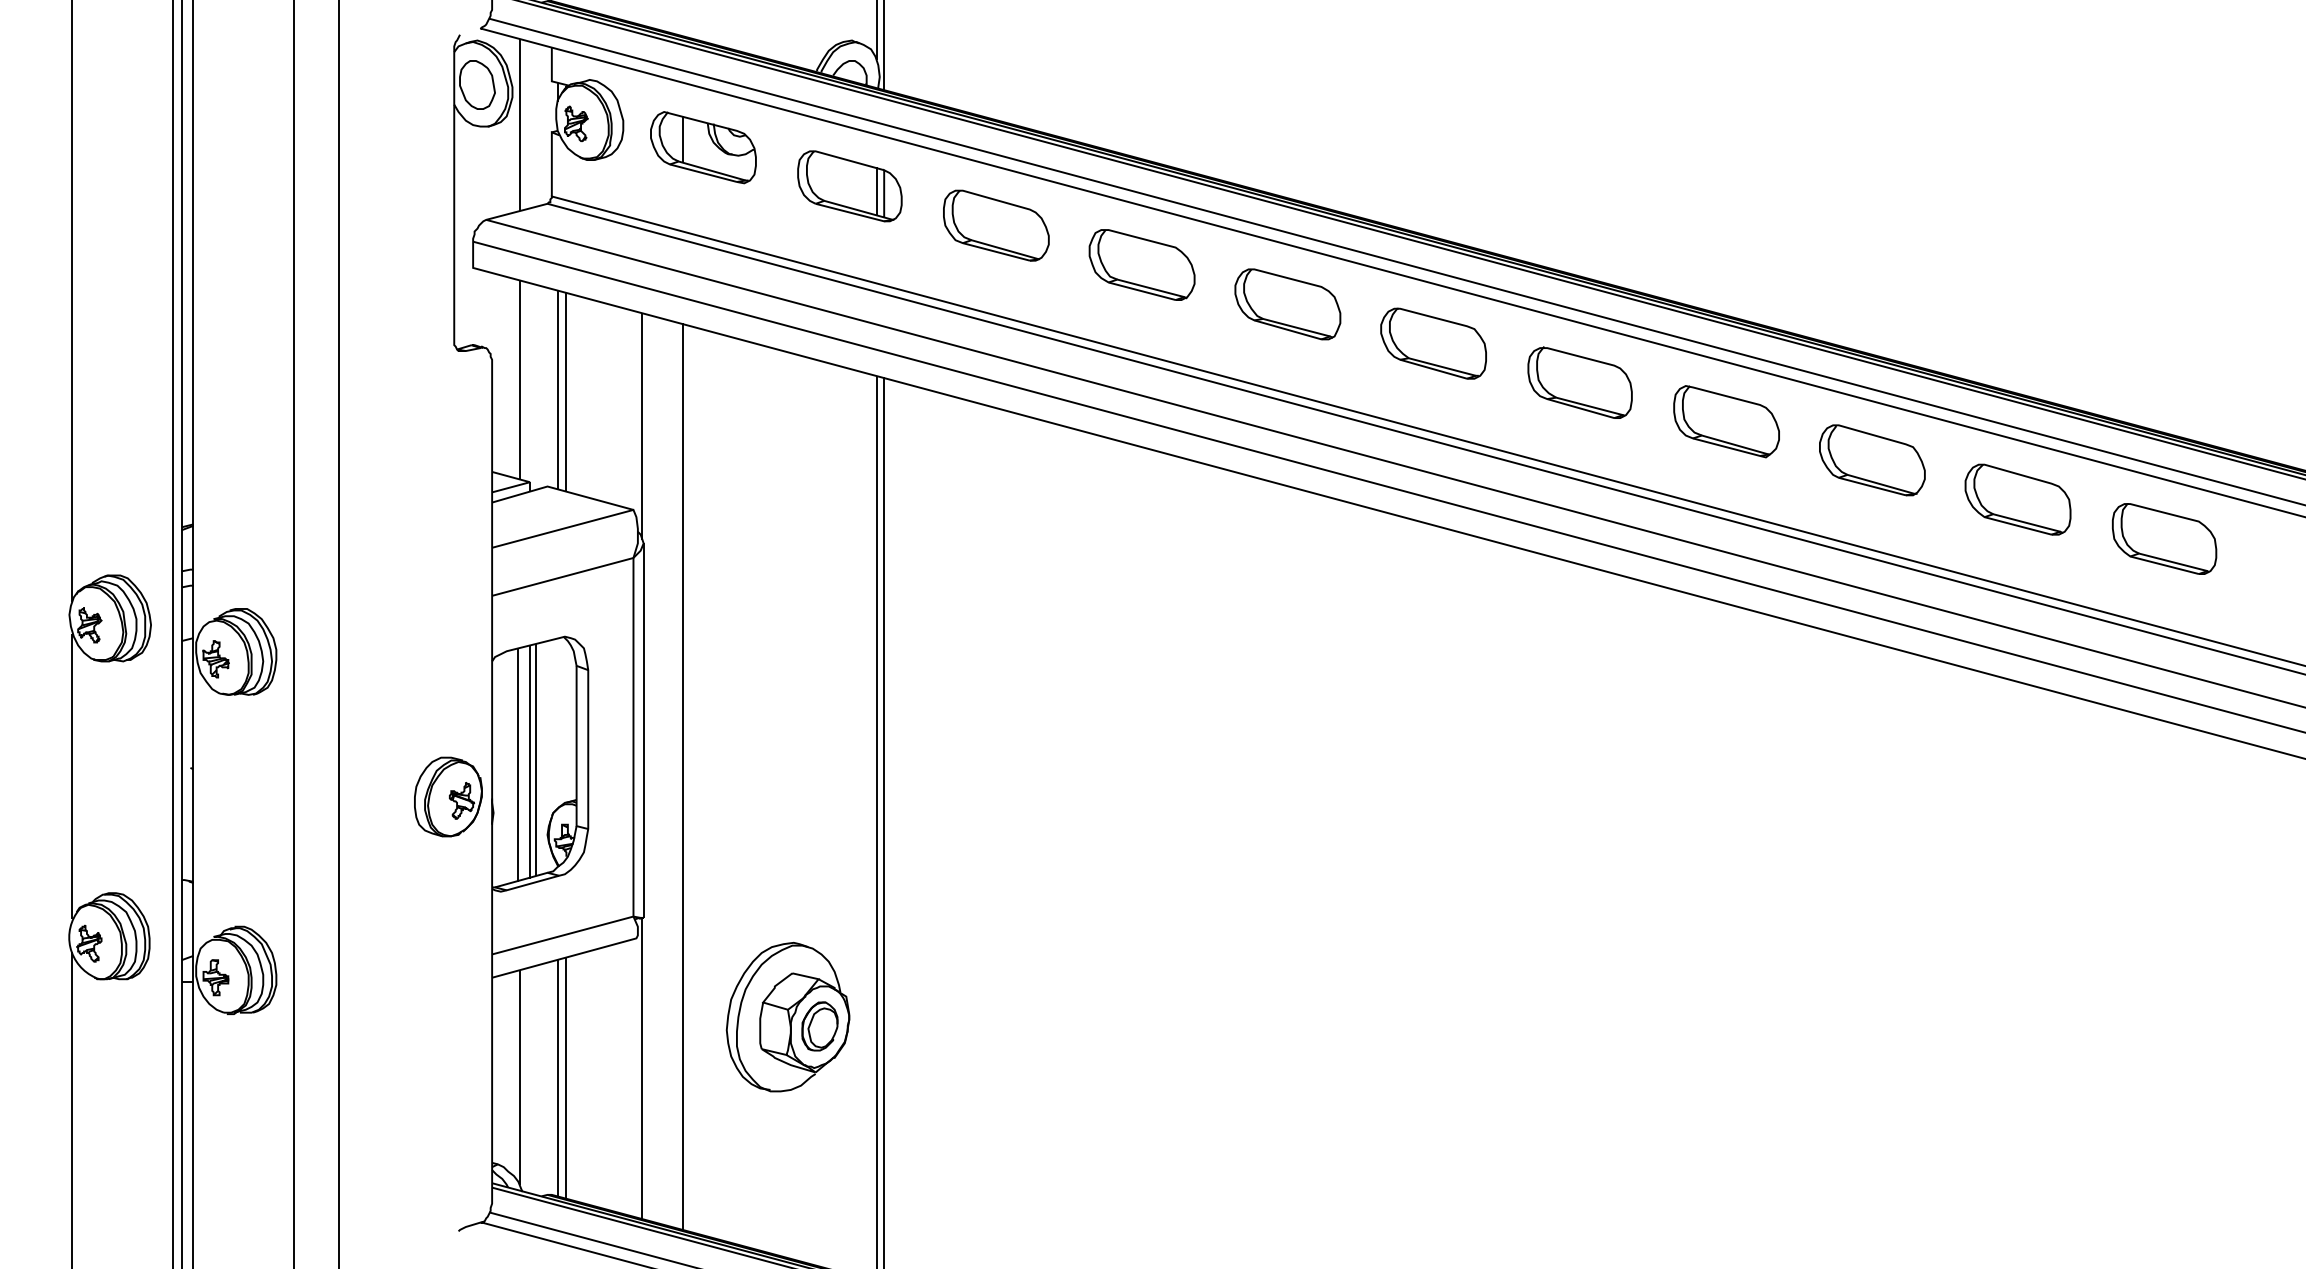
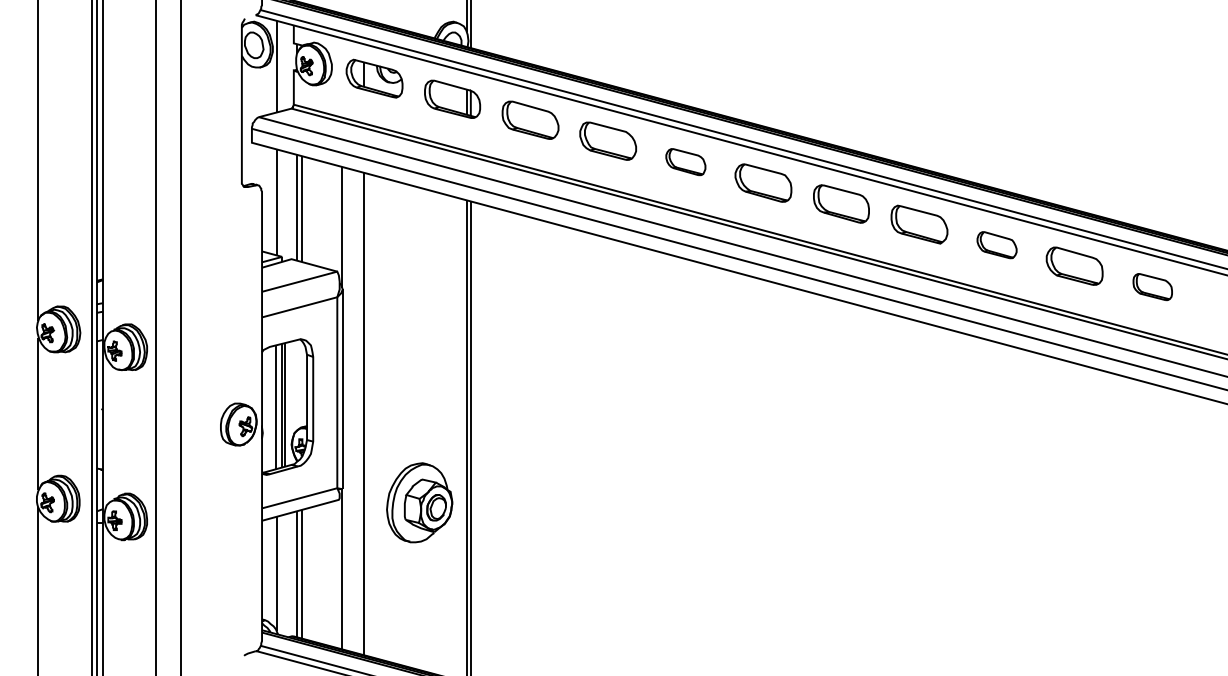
part: (1287, 303) -> (685, 161), size x0.7
part: (1871, 458) -> (996, 244), size x0.7
part: (2164, 537) -> (1152, 286), size x0.7
part: (787, 1016) -> (419, 502), moved

